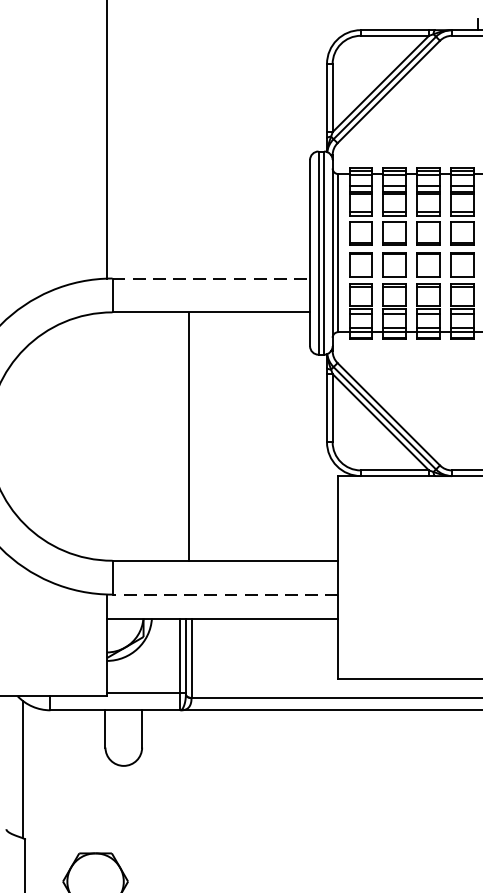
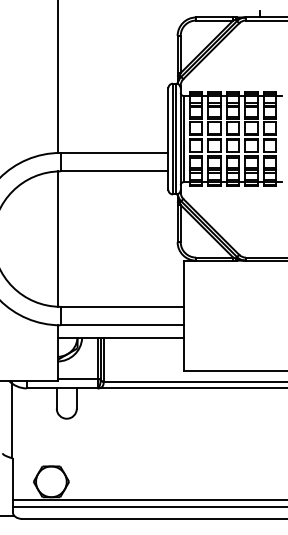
line: (211, 277) -> (114, 152), dashed -> solid
line: (189, 435) -> (57, 238), moved
line: (225, 594) -> (122, 325), dashed -> solid

